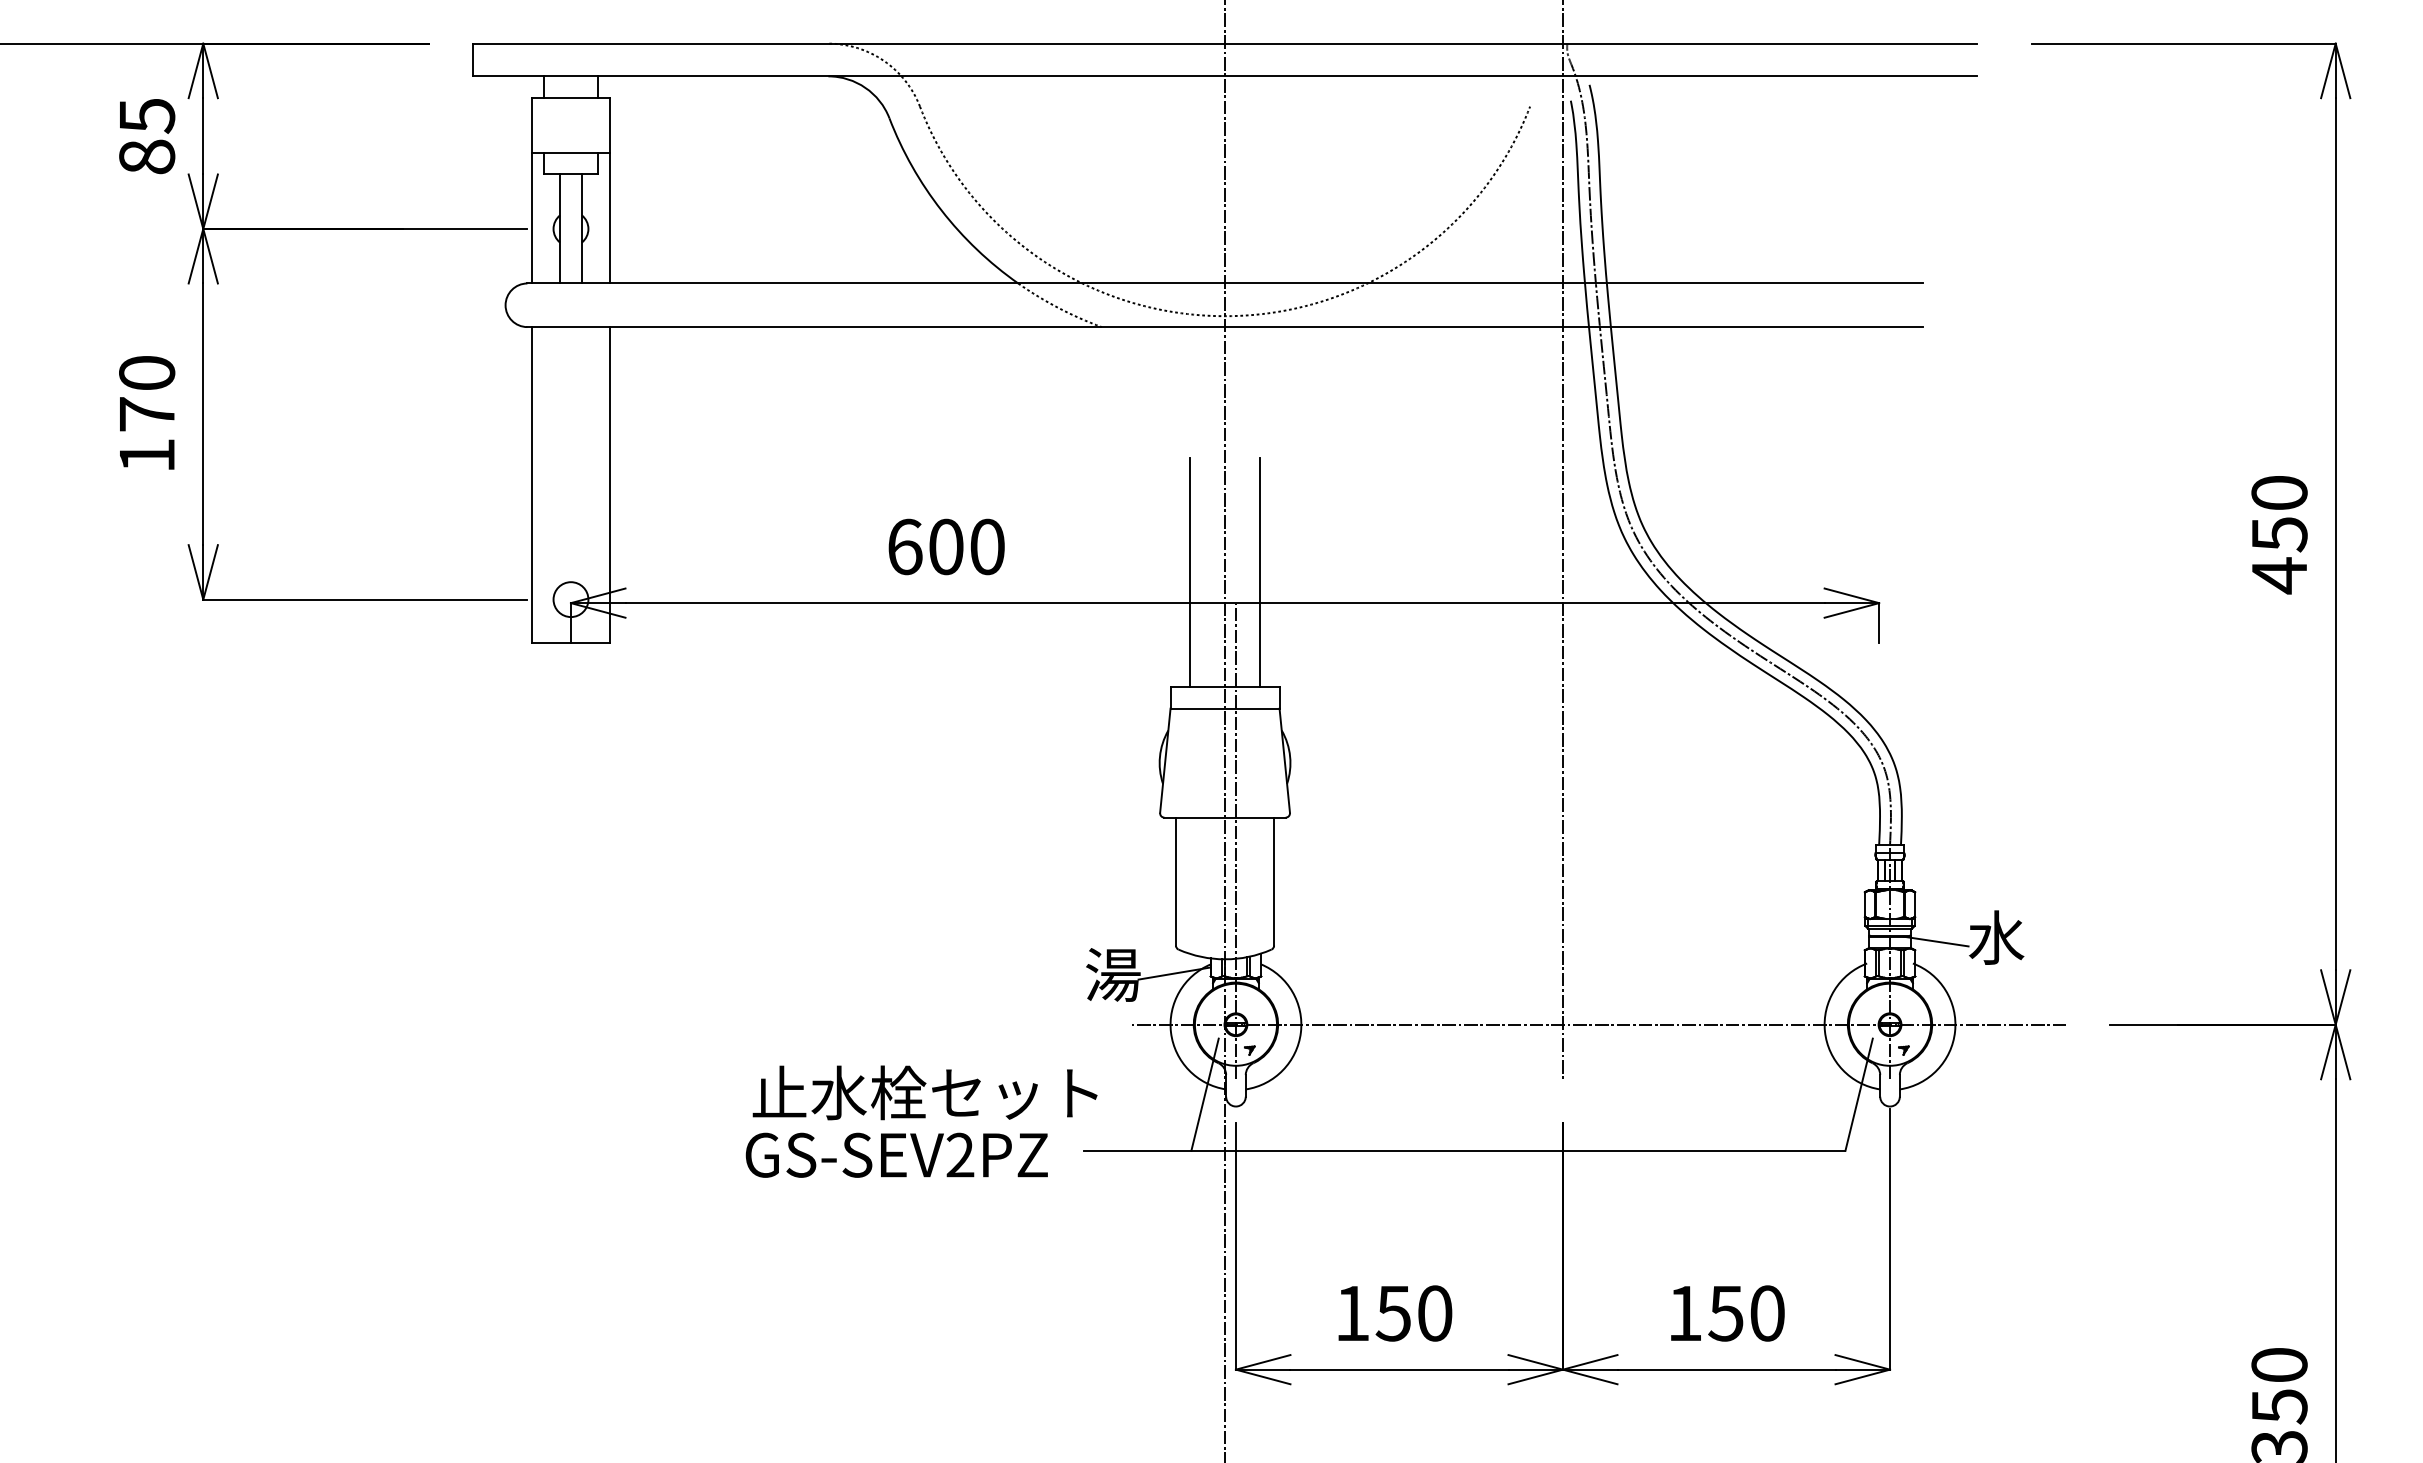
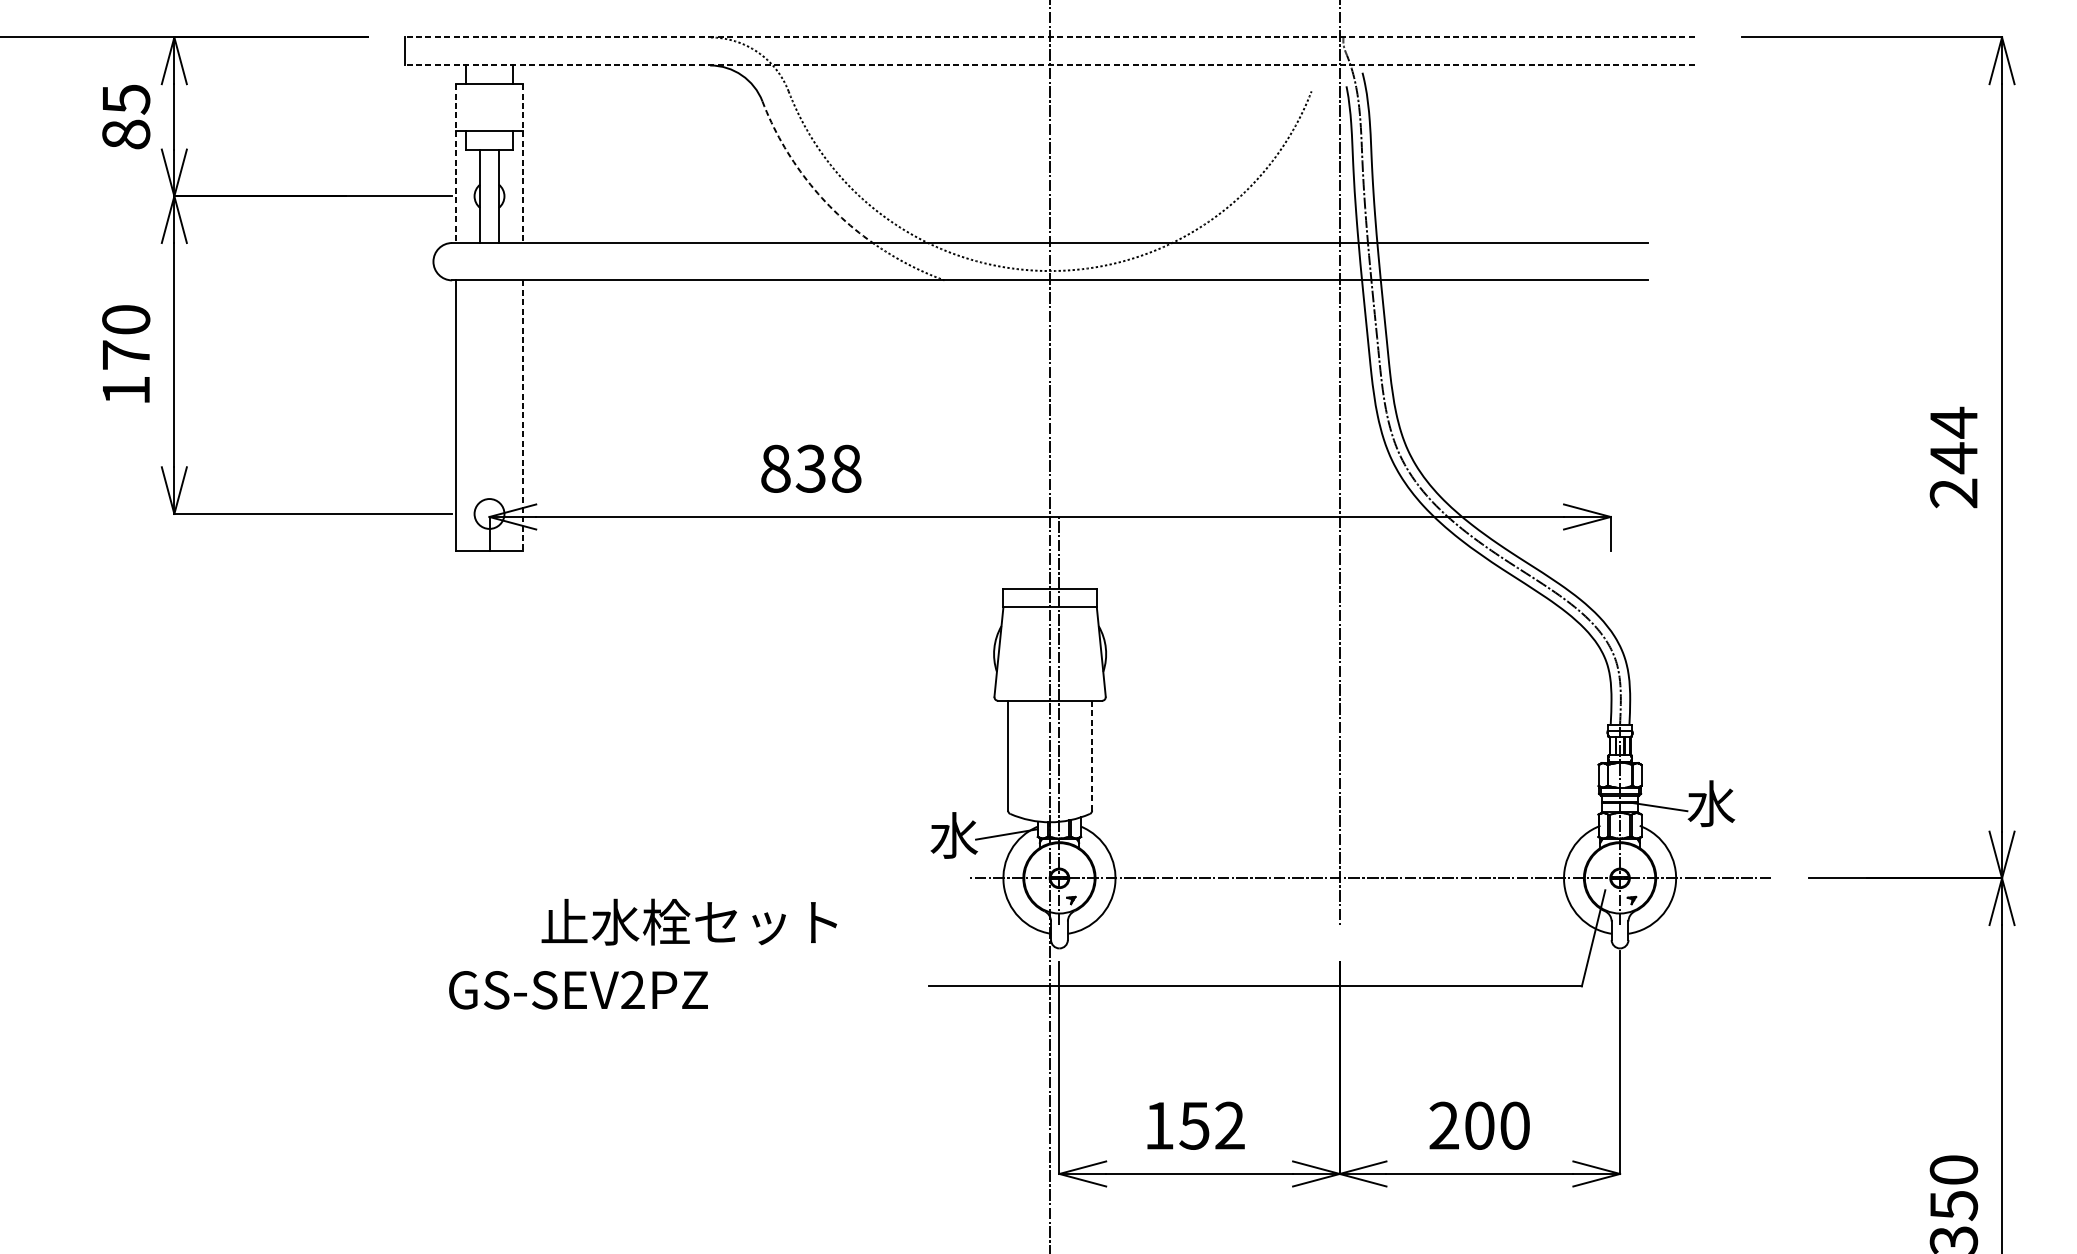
line: (1224, 43) -> (1049, 37), solid -> dashed
line: (1224, 76) -> (1049, 65), solid -> dashed
line: (531, 190) -> (455, 163), solid -> dashed
line: (610, 190) -> (523, 163), solid -> dashed
arc: (941, 210) -> (807, 180), solid -> dashed
line: (610, 485) -> (523, 416), solid -> dashed
text: (2279, 534) -> (1953, 458), 450 -> 244
text: (946, 546) -> (811, 468), 600 -> 838
line: (1190, 571) -> (1020, 489), removed
line: (1259, 571) -> (1079, 489), removed
line: (1274, 881) -> (1092, 755), solid -> dashed
text: (1112, 974) -> (953, 835), 湯 -> 水
text: (924, 1092) -> (688, 921), moved
line: (1204, 1094) -> (1032, 938), removed
text: (896, 1154) -> (578, 989), moved
text: (1434, 1313) -> (1229, 1125), 150 -> 152
text: (1705, 1313) -> (1461, 1125), 150 -> 200

